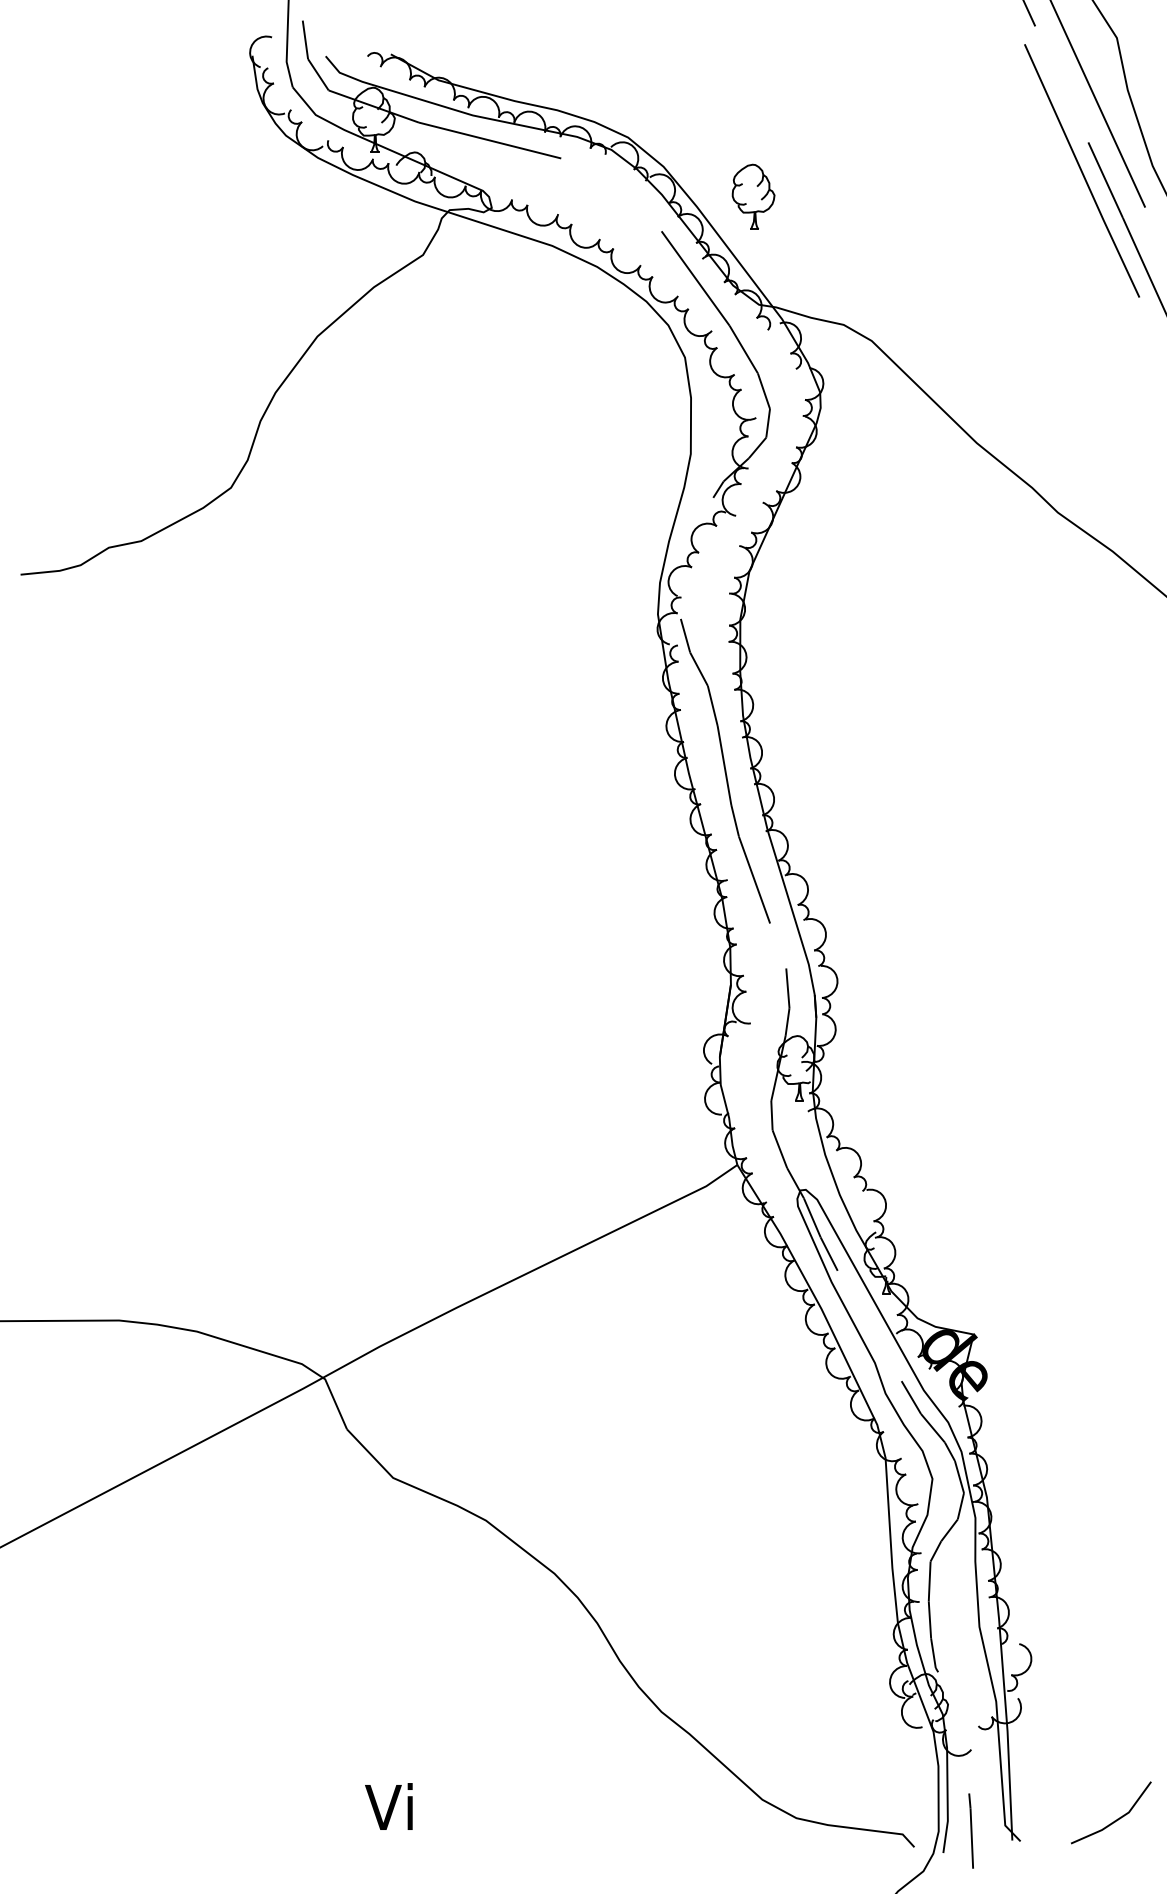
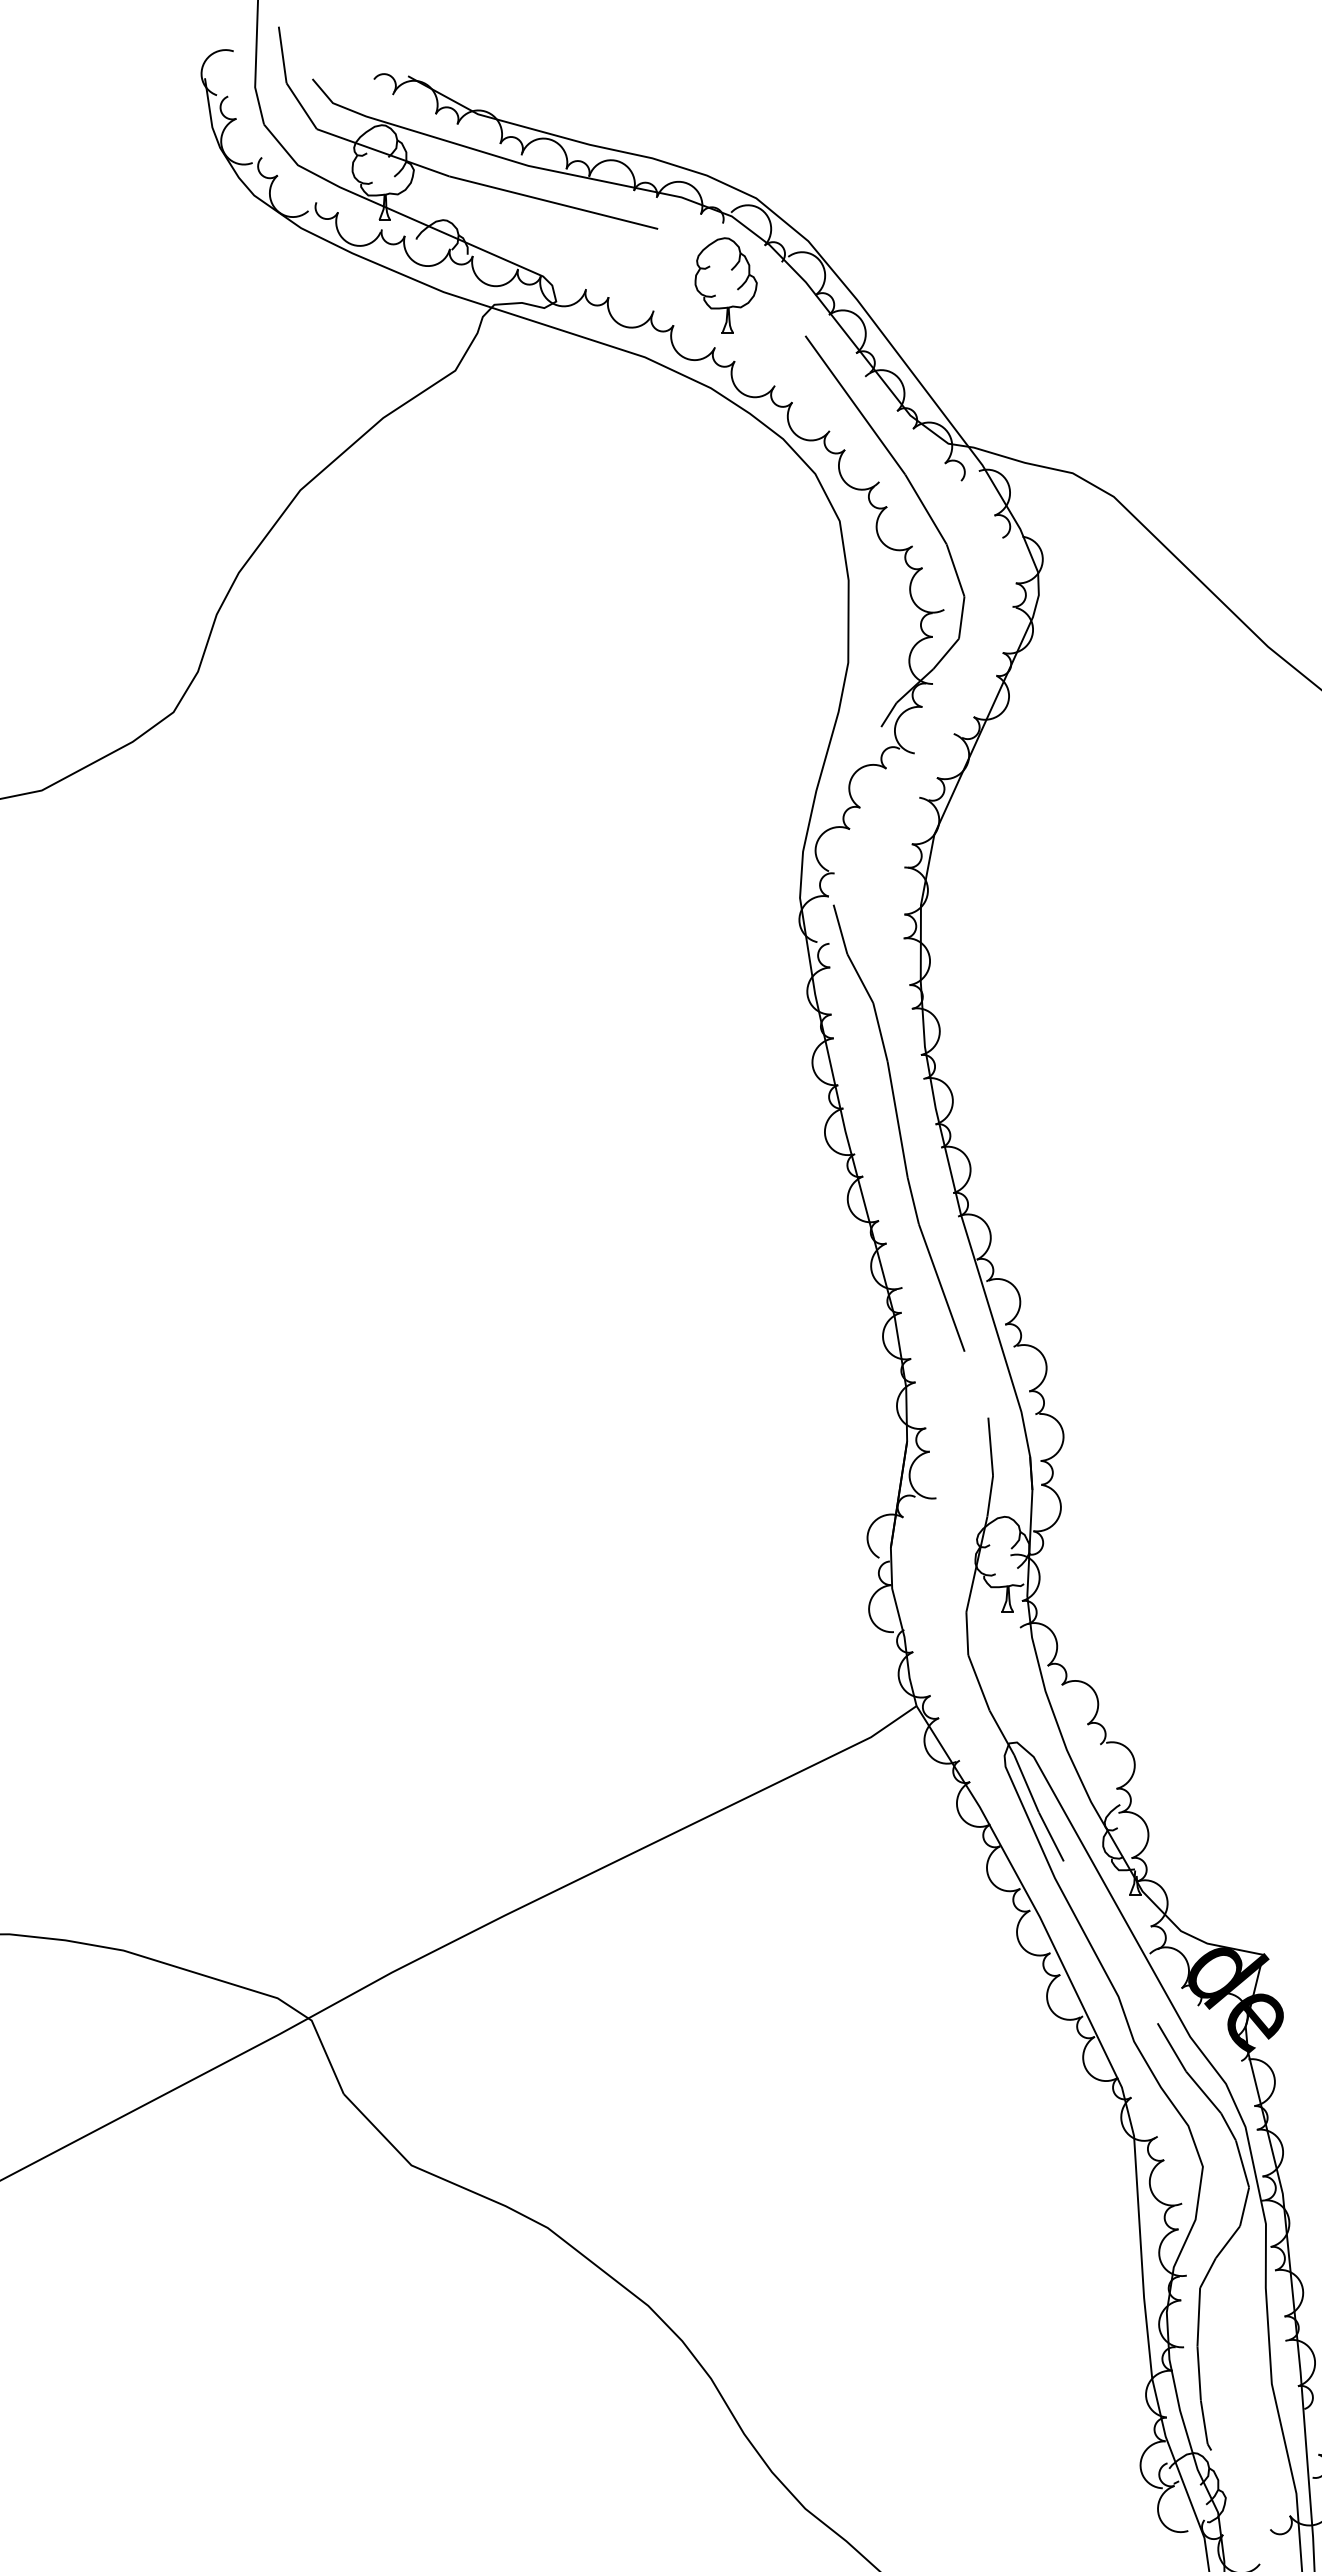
part: (753, 196) -> (725, 284), moved

